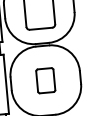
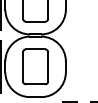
part: (45, 80) -> (35, 66), size x1.67

